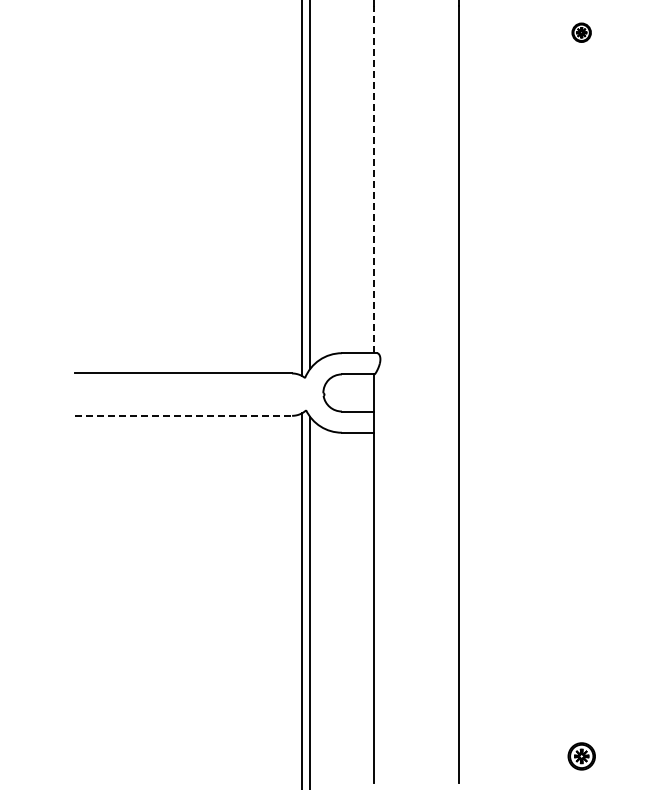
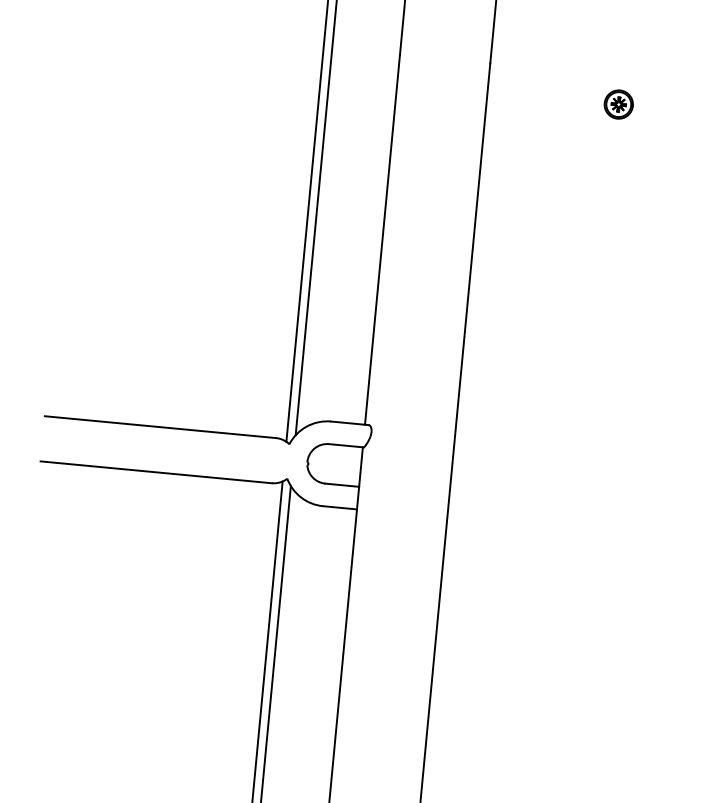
part: (581, 32) -> (618, 104), size x1.43
line: (373, 179) -> (382, 239), dashed -> solid
line: (183, 415) -> (156, 471), dashed -> solid

